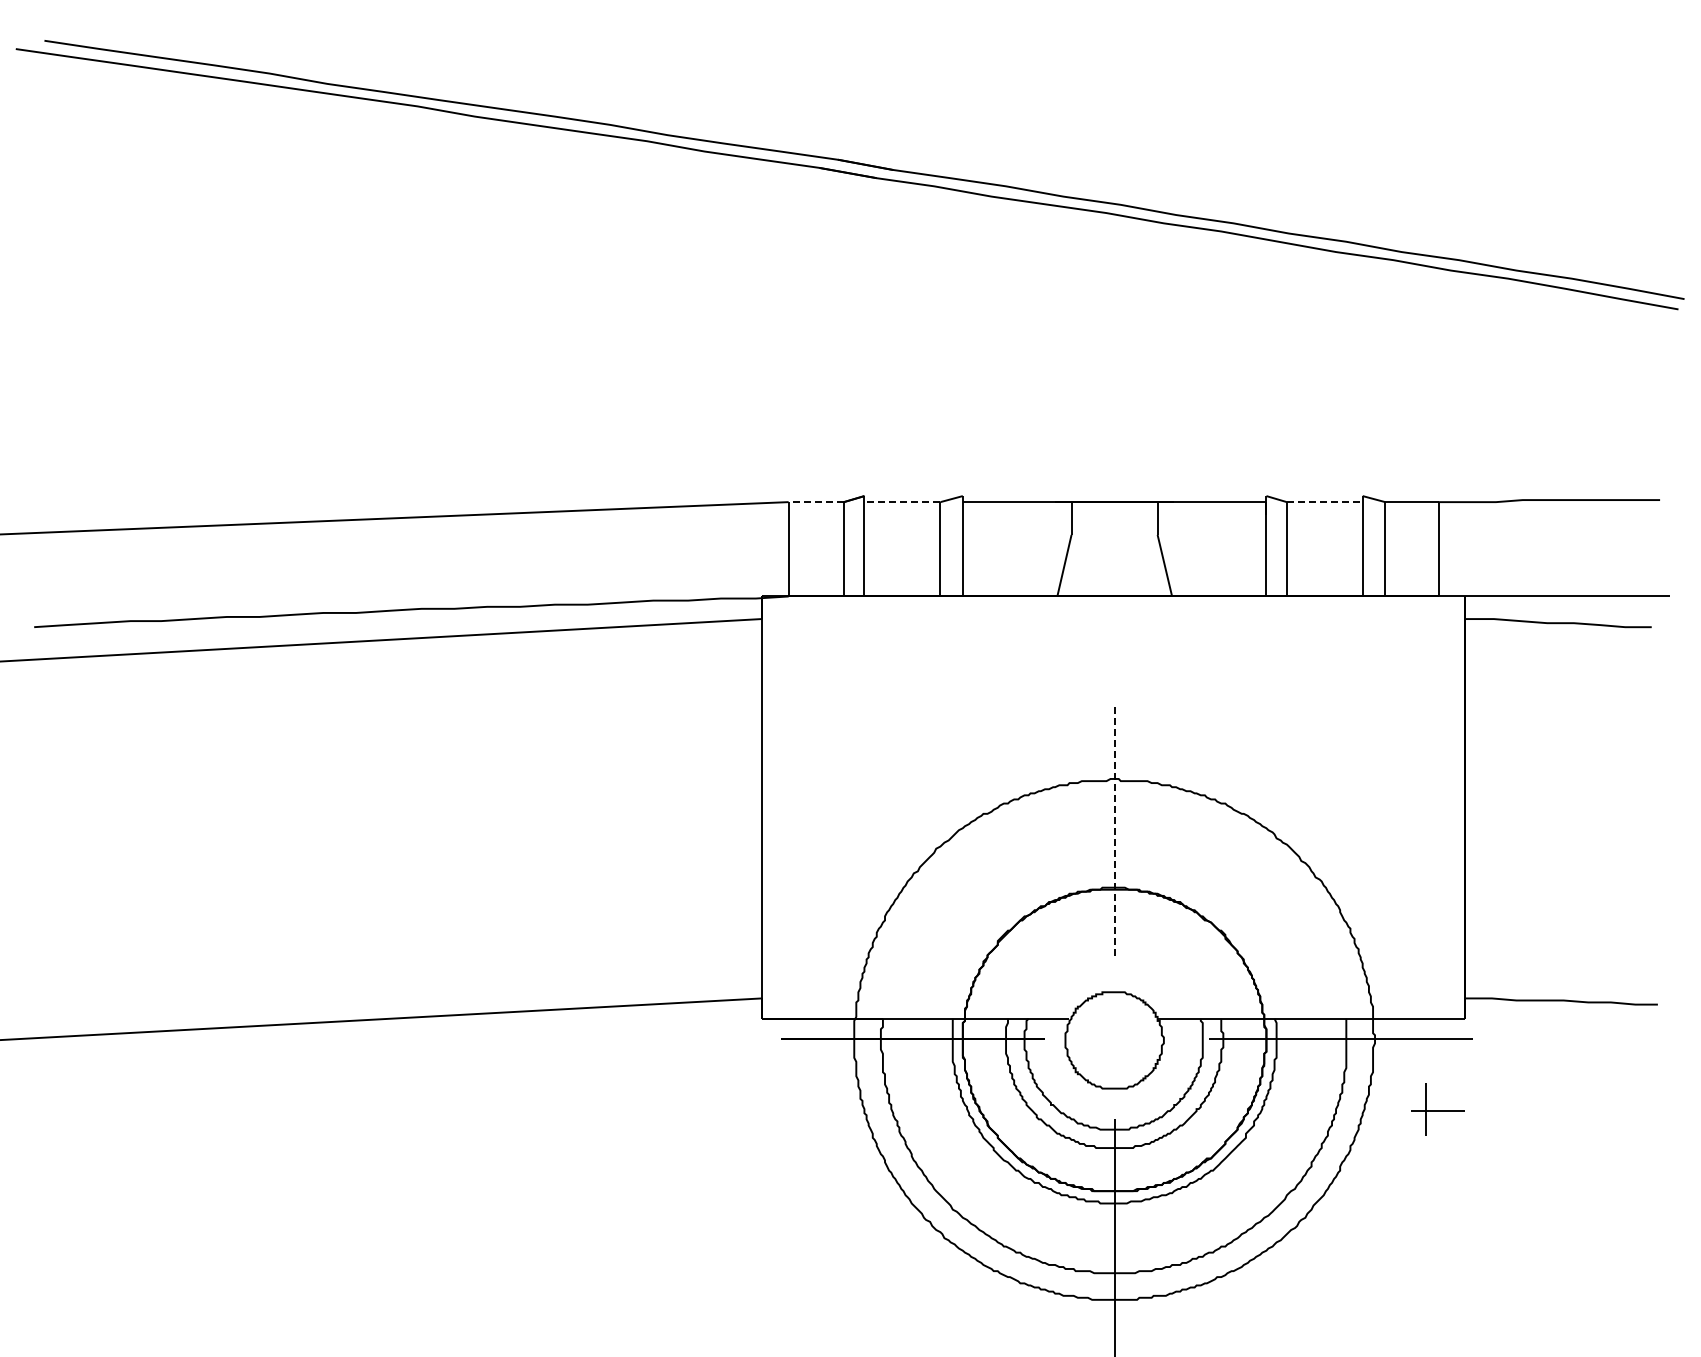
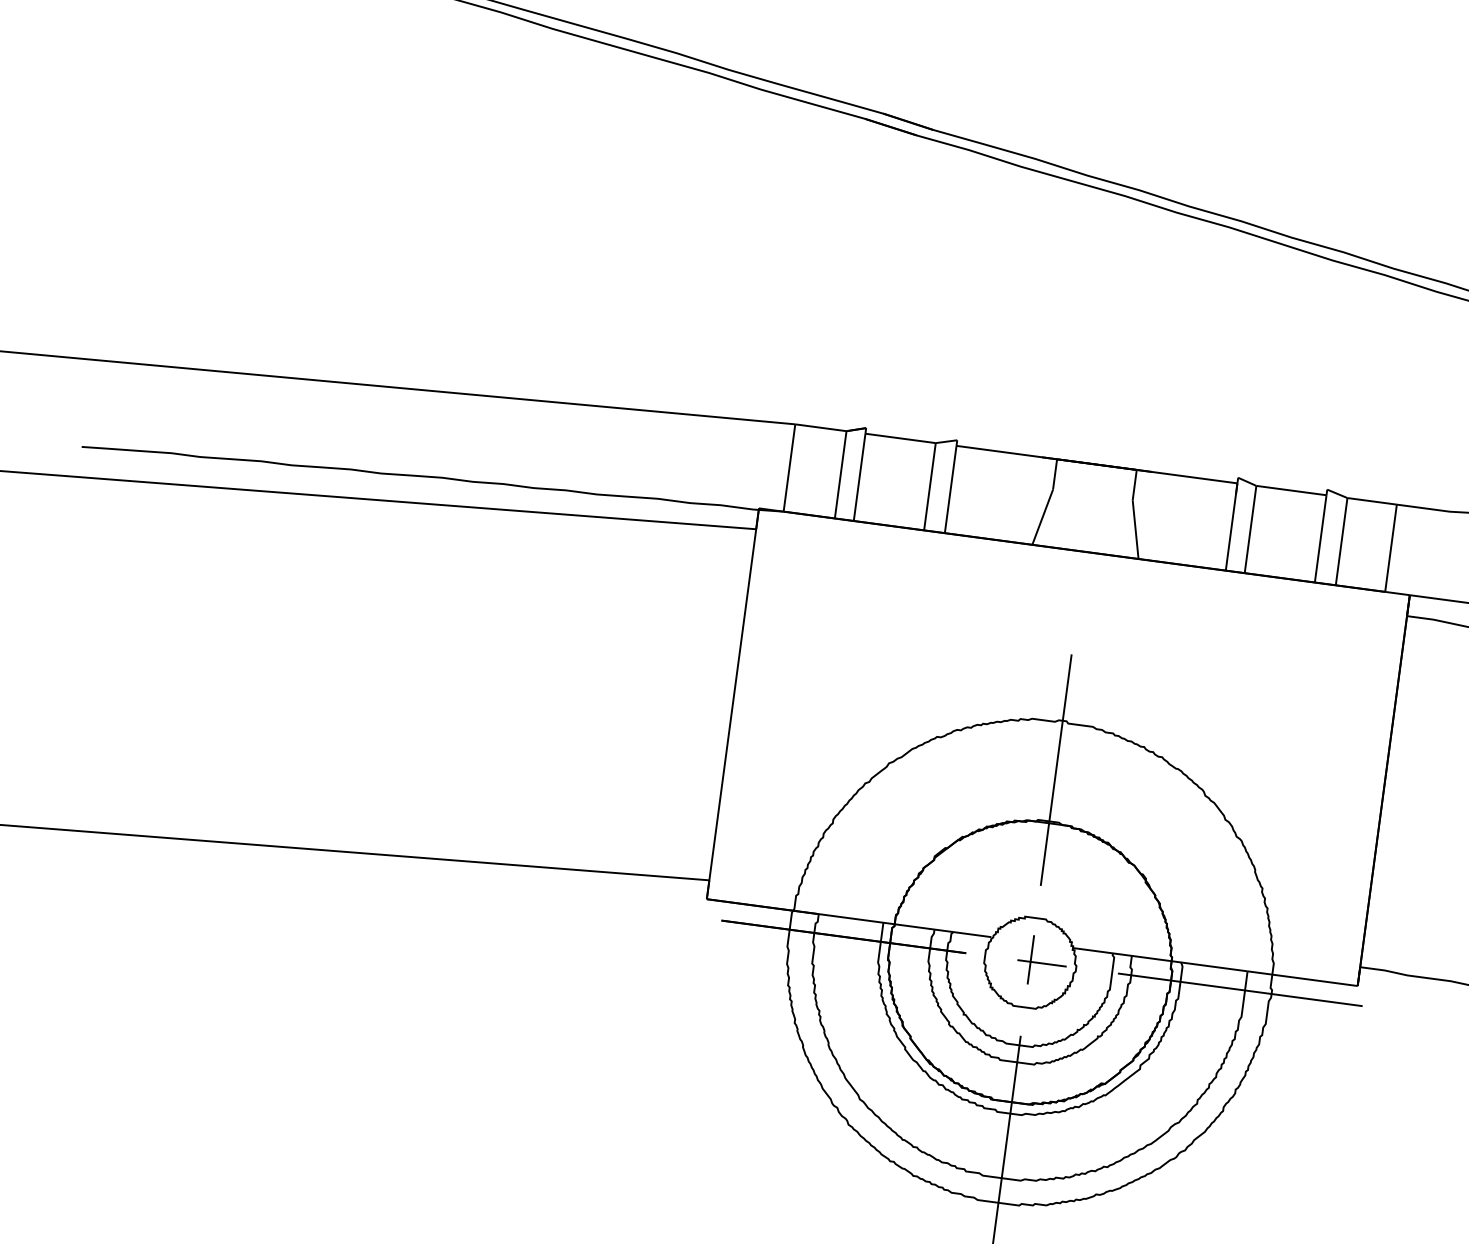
line: (816, 502) -> (821, 428), dashed -> solid
line: (901, 502) -> (899, 438), dashed -> solid
line: (1324, 502) -> (1291, 490), dashed -> solid
line: (1114, 832) -> (1056, 770), dashed -> solid
part: (1437, 1109) -> (1041, 961), moved

